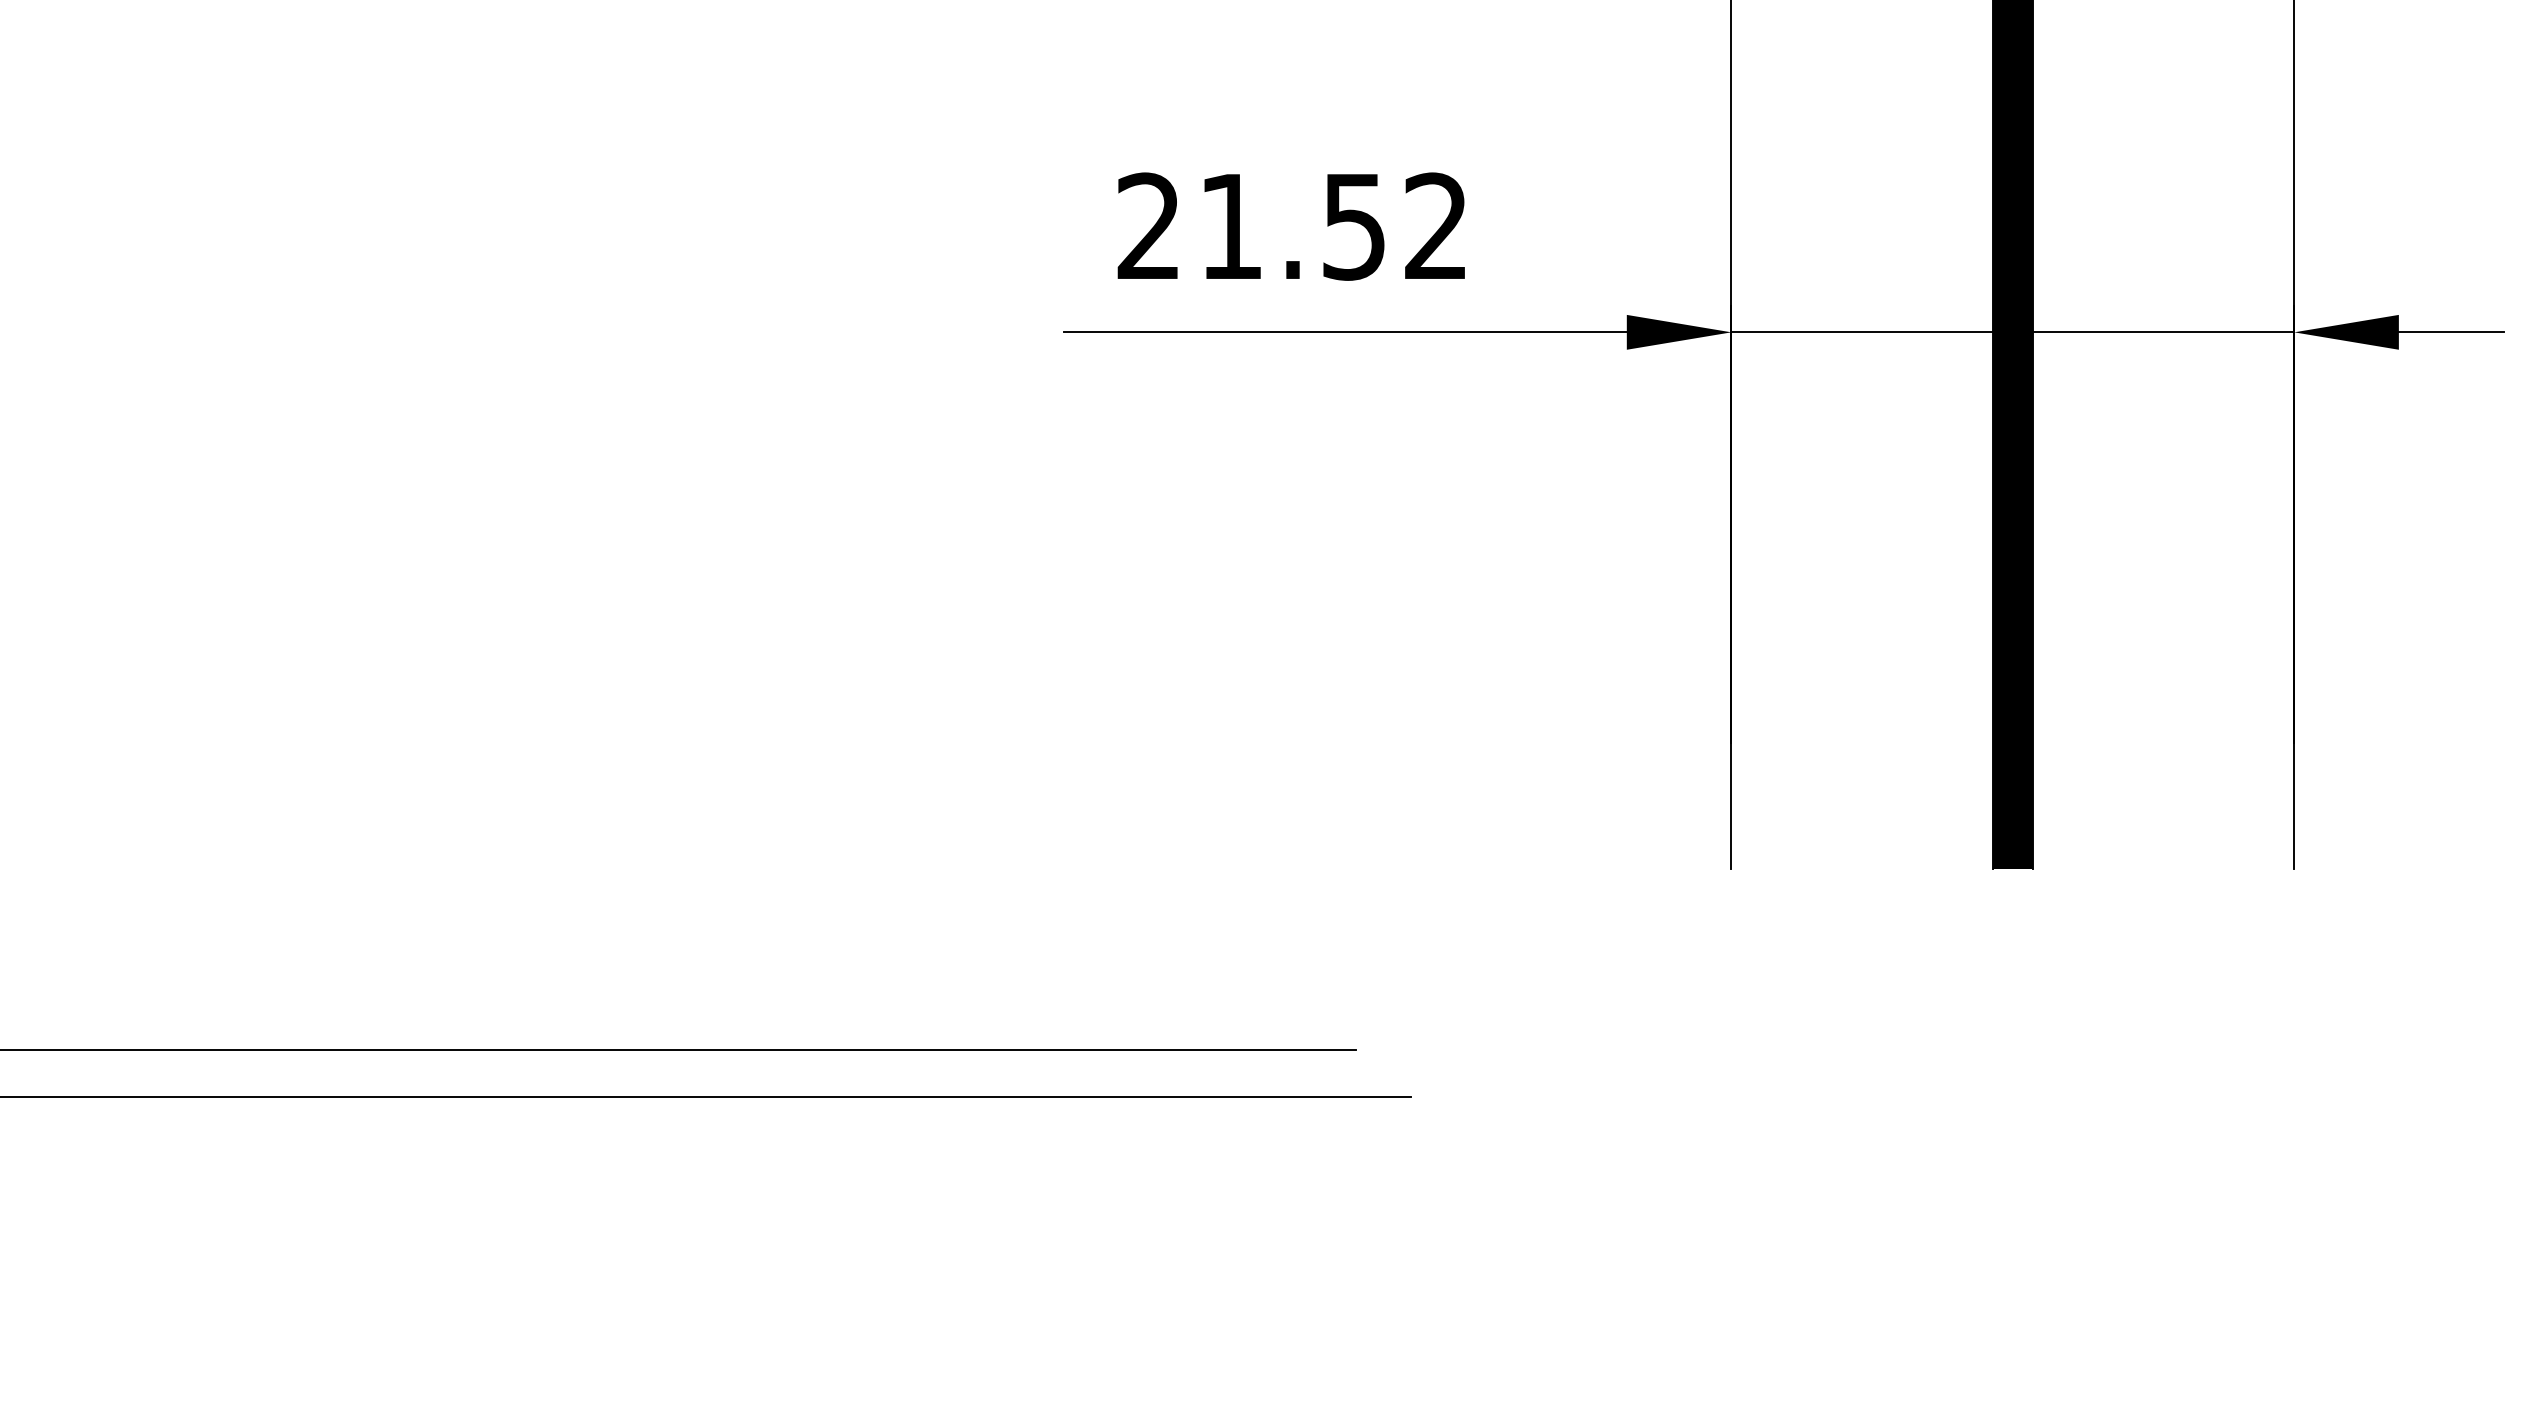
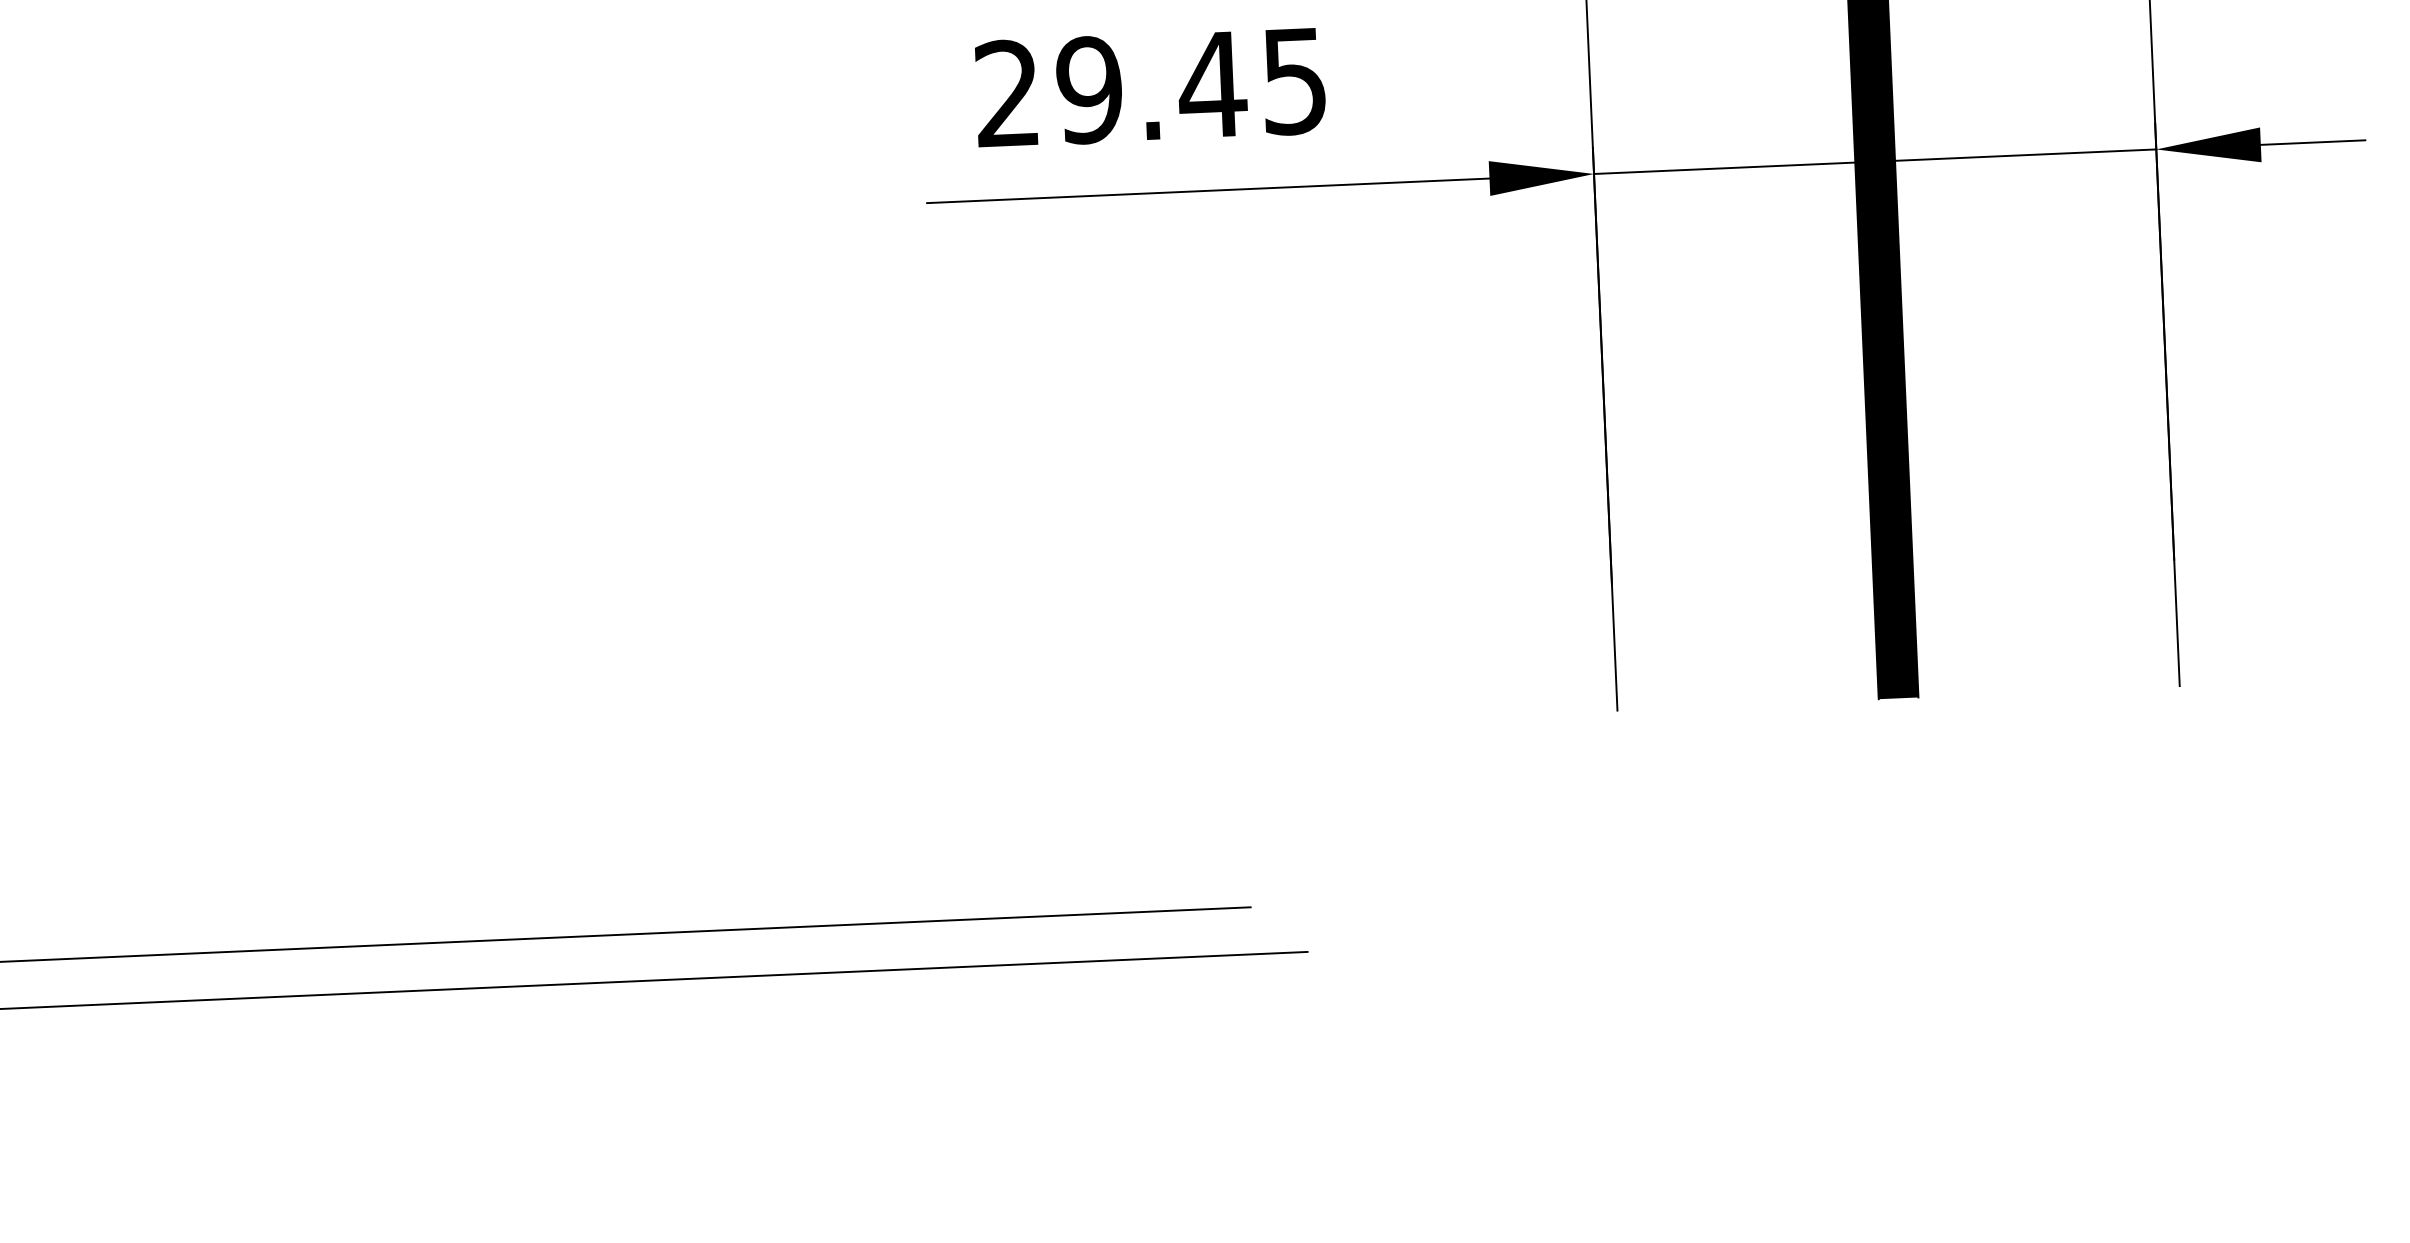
text: (1332, 226) -> (1190, 85), 21.52 -> 29.45

